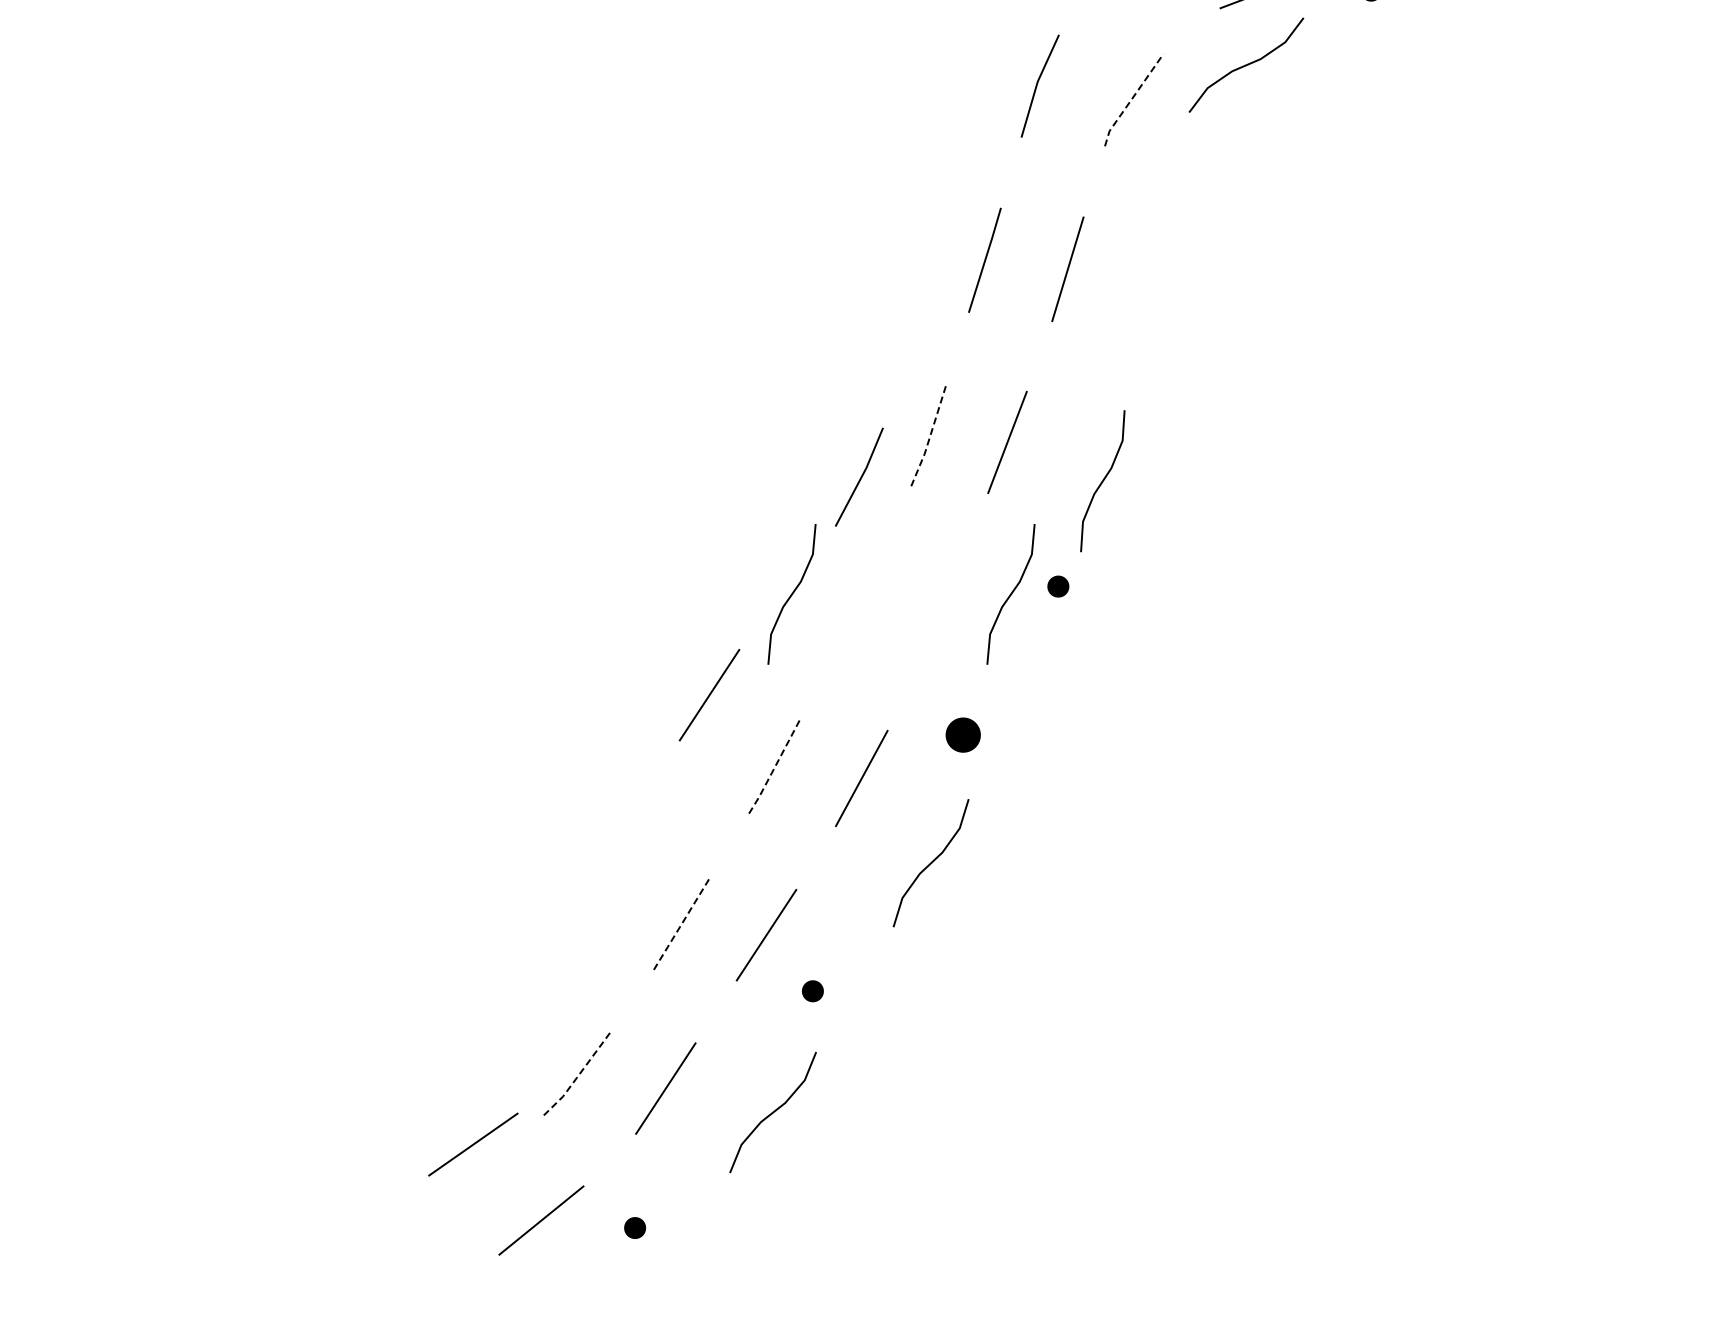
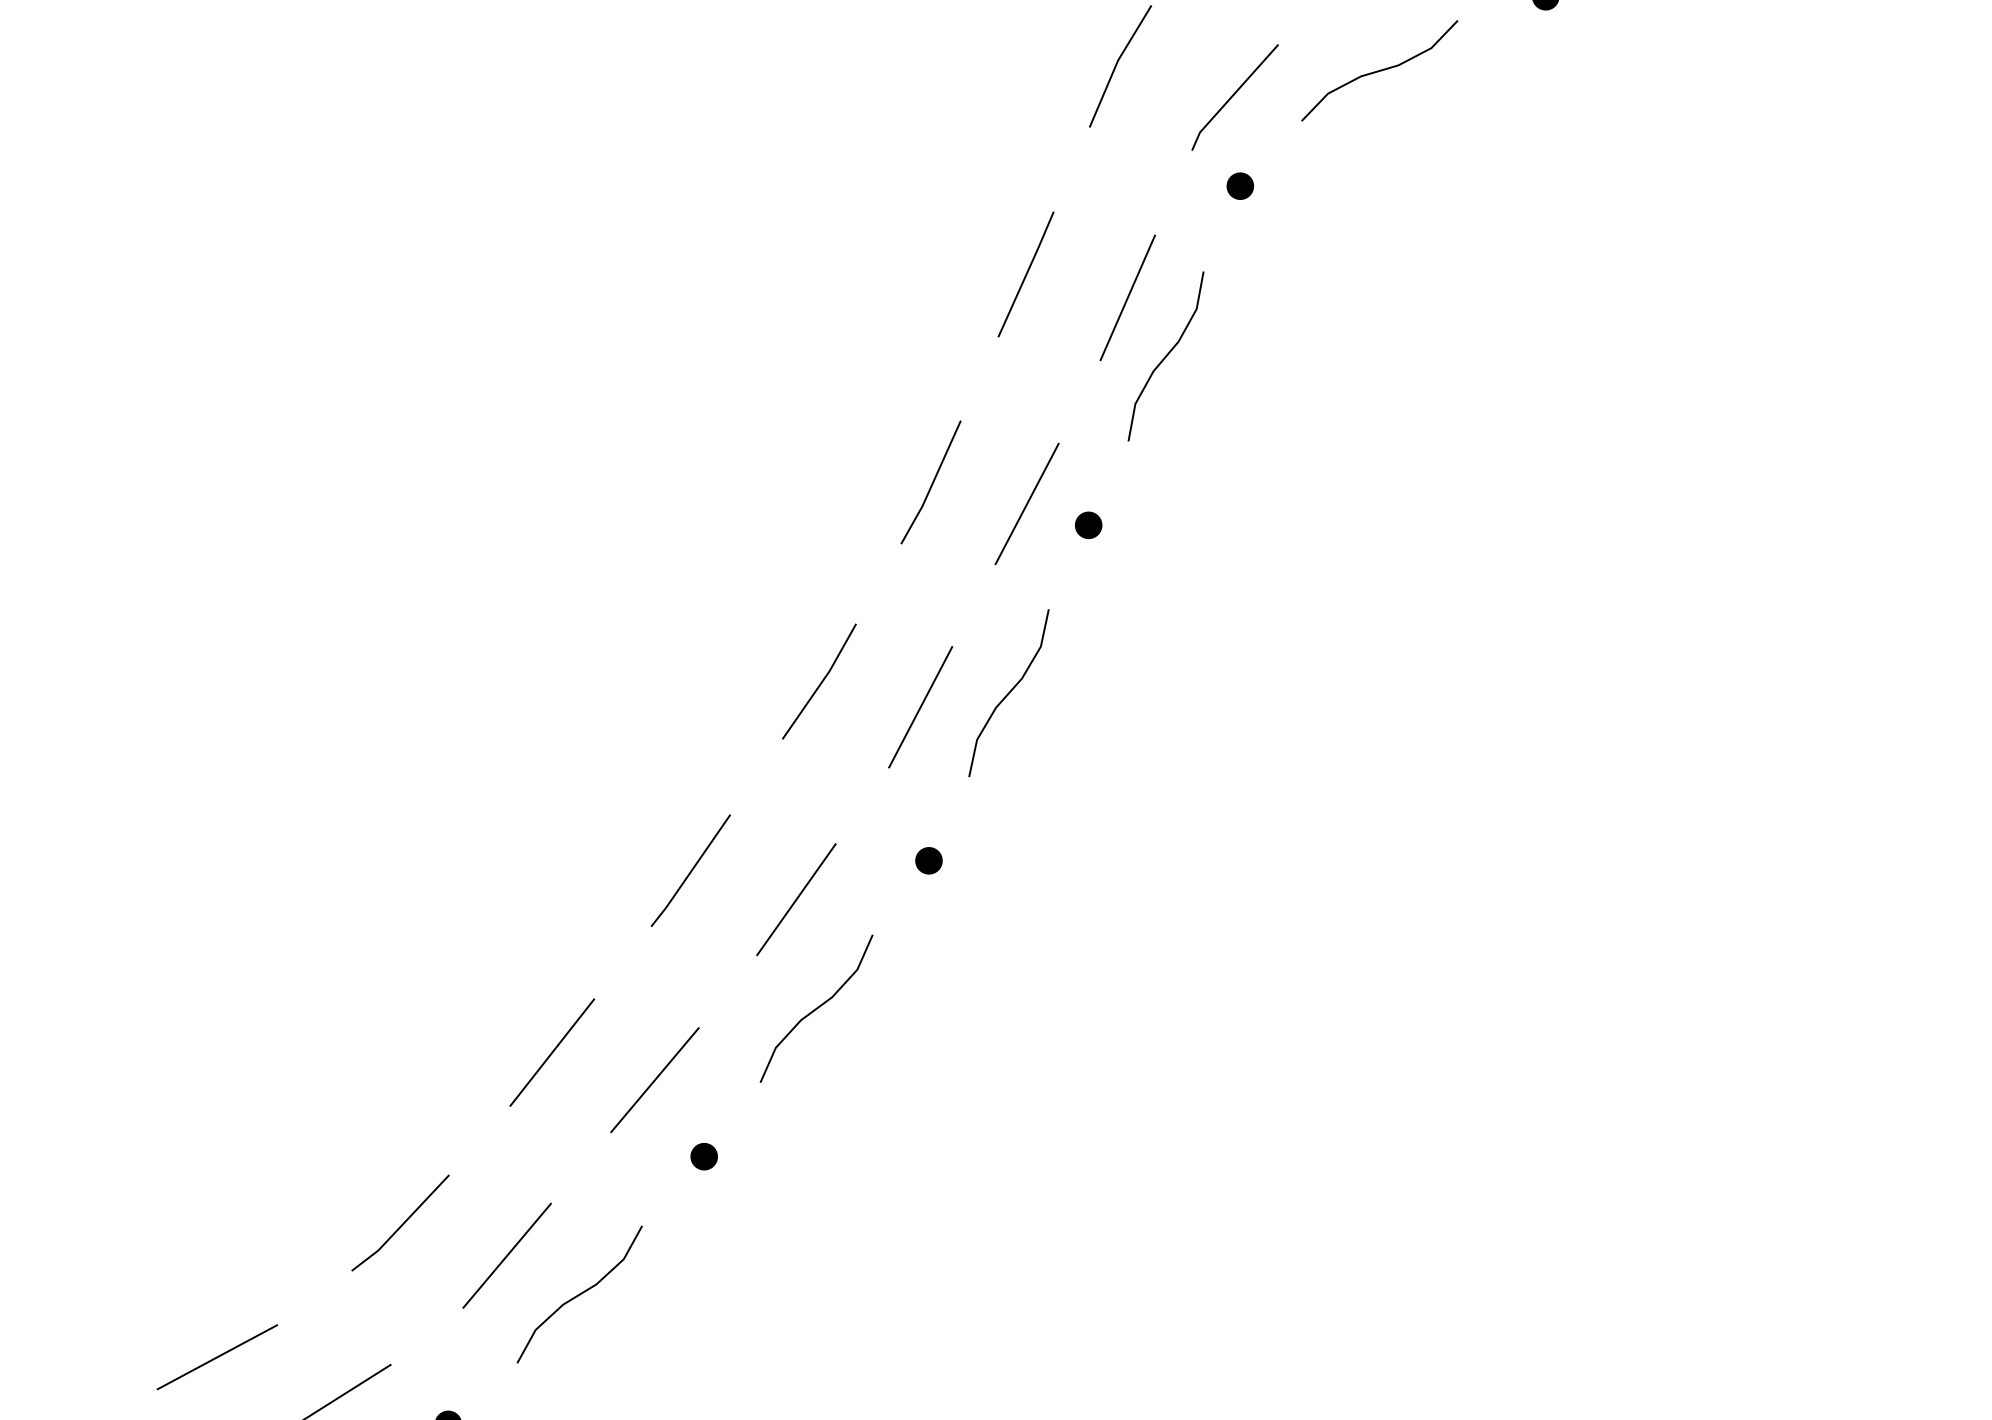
line: (1131, 99) -> (1231, 96), dashed -> solid
fill: (1146, 169) -> (1240, 185), added
line: (930, 435) -> (932, 483), dashed -> solid
line: (860, 476) -> (820, 680), moved
curve: (1102, 481) -> (1165, 356), moved
part: (1058, 586) -> (1088, 525), moved
curve: (791, 594) -> (736, 660), removed
line: (942, 613) -> (921, 706), added
line: (709, 695) -> (619, 774), removed
part: (963, 734) -> (929, 860), size x0.62
line: (775, 766) -> (691, 872), dashed -> solid
curve: (930, 863) -> (815, 1009), moved
line: (682, 923) -> (552, 1053), dashed -> solid
line: (579, 1074) -> (402, 1225), dashed -> solid
curve: (772, 1112) -> (578, 1294), moved
line: (473, 1144) -> (217, 1357), moved

